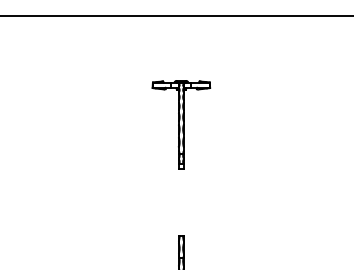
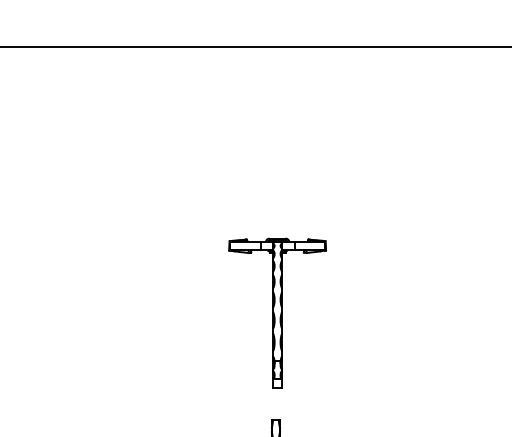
part: (181, 124) -> (277, 312), moved

